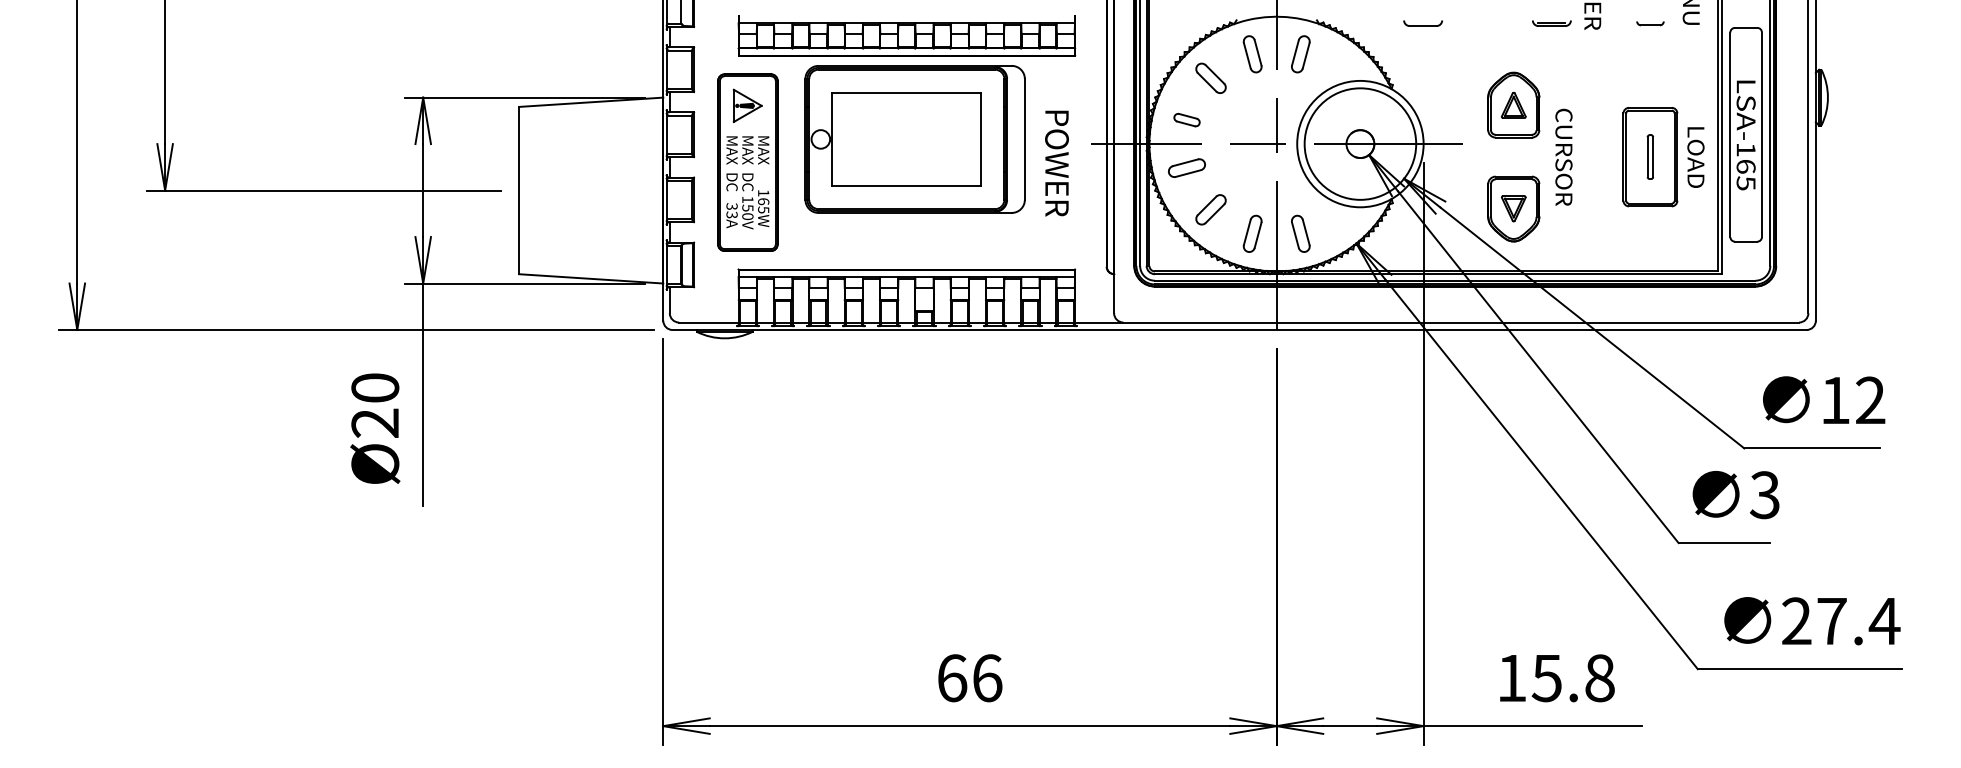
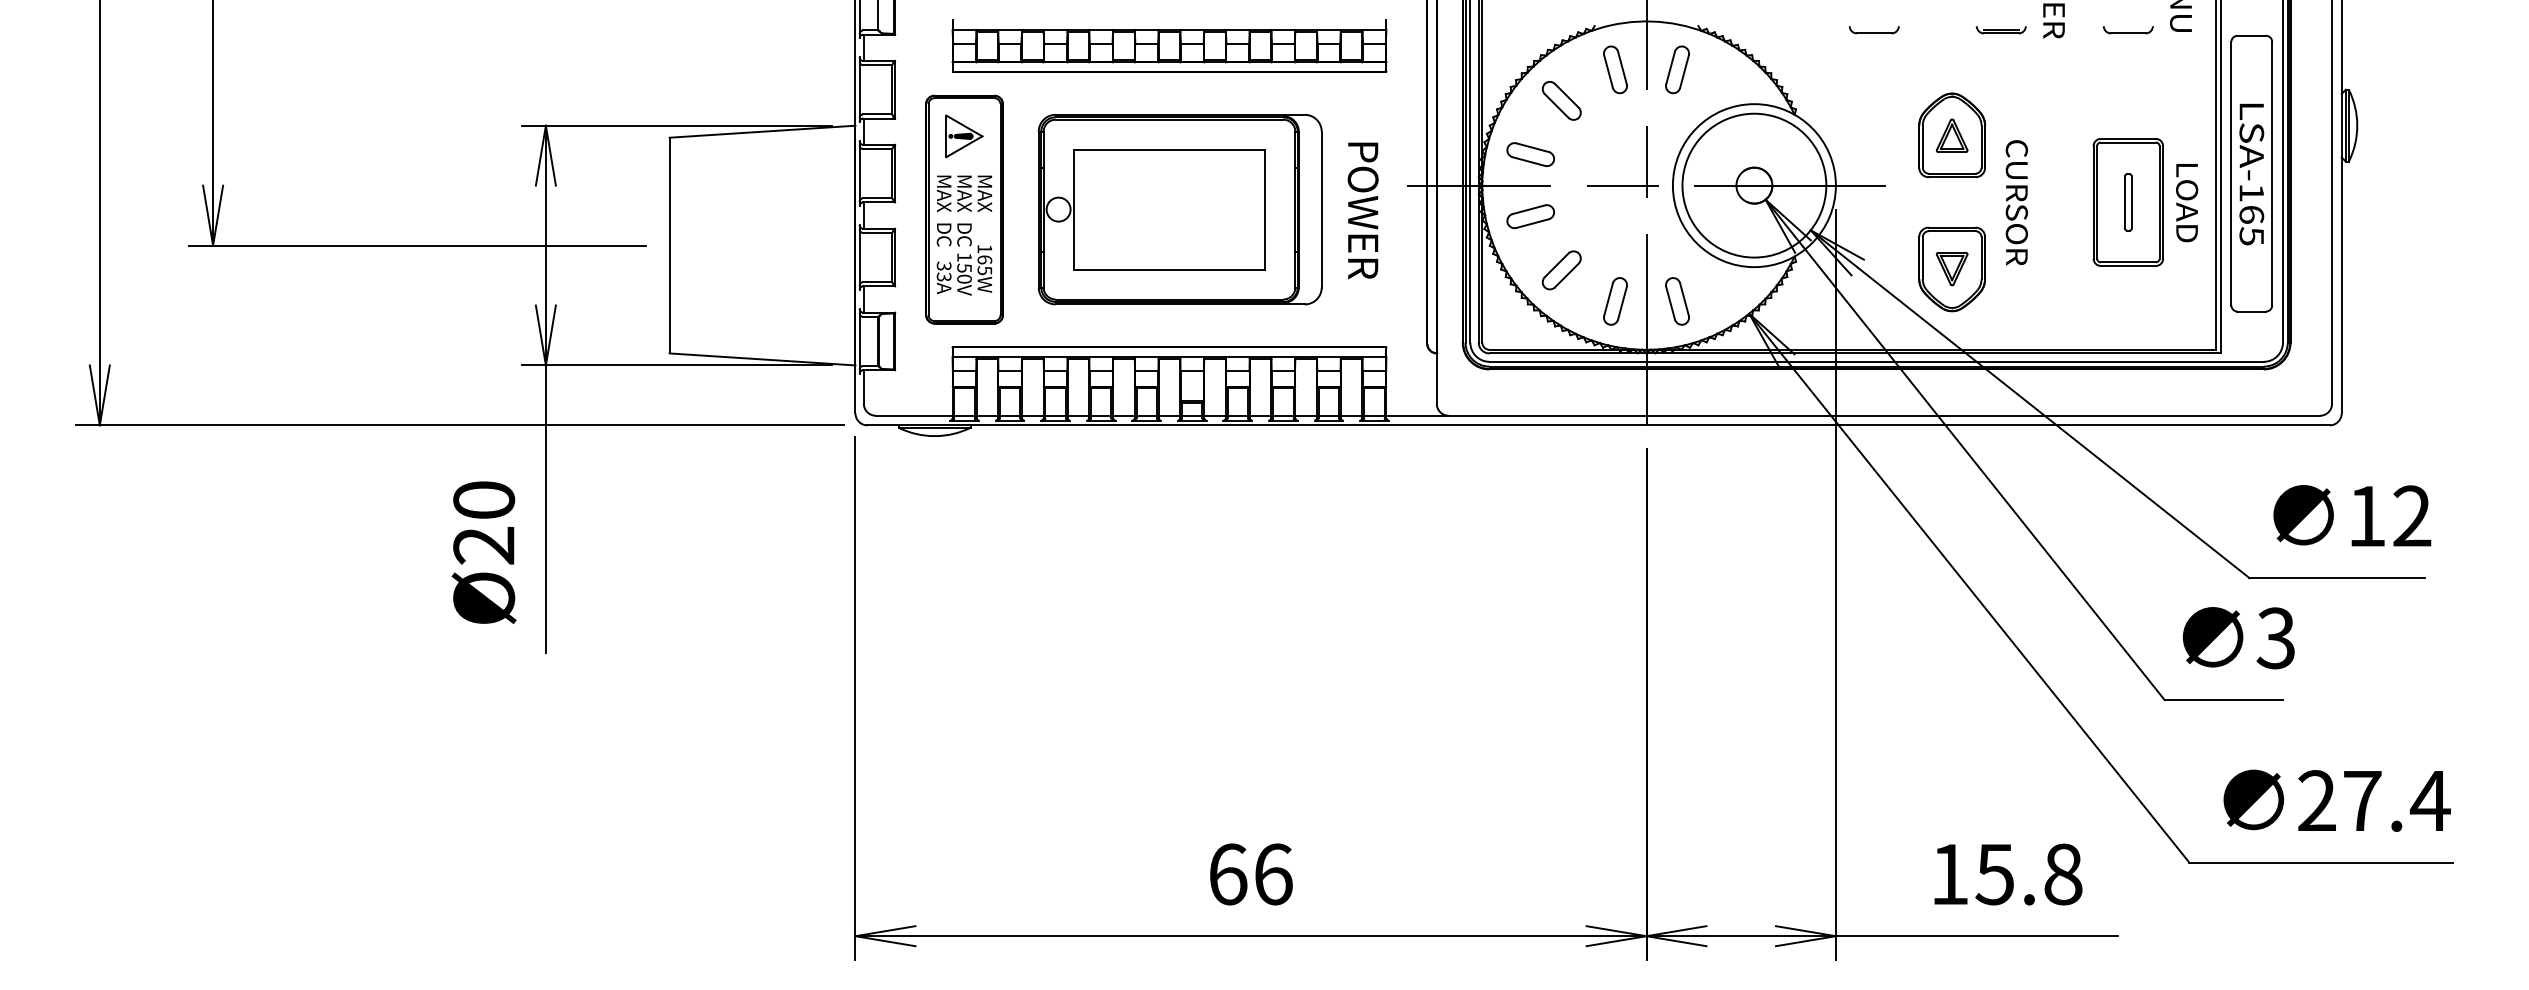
part: (1422, 23) -> (1873, 30), moved
part: (1650, 23) -> (2128, 30), size x1.43
part: (1186, 119) -> (1530, 154), size x1.43
part: (914, 139) -> (1179, 209), moved

